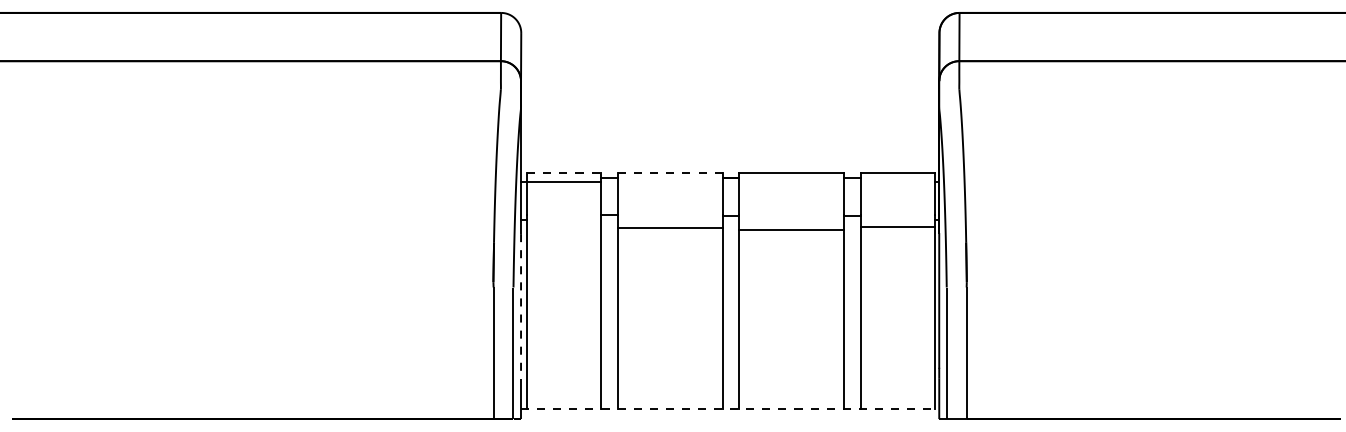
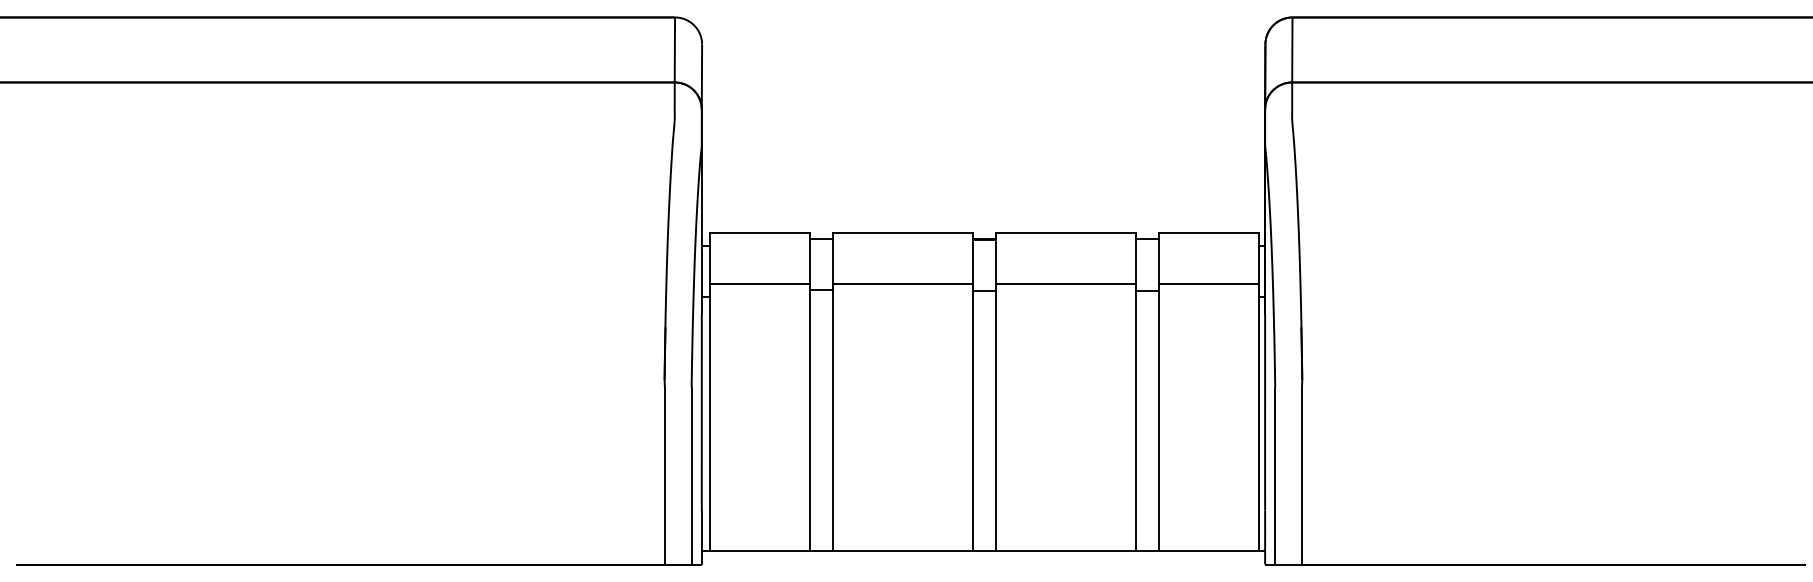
line: (564, 172) -> (760, 232), dashed -> solid
line: (670, 172) -> (903, 232), dashed -> solid
line: (564, 182) -> (760, 283), moved
line: (897, 226) -> (1208, 283), moved
line: (670, 227) -> (903, 283), moved
line: (791, 229) -> (1066, 283), moved
line: (521, 306) -> (702, 412), dashed -> solid
line: (730, 408) -> (983, 550), dashed -> solid

